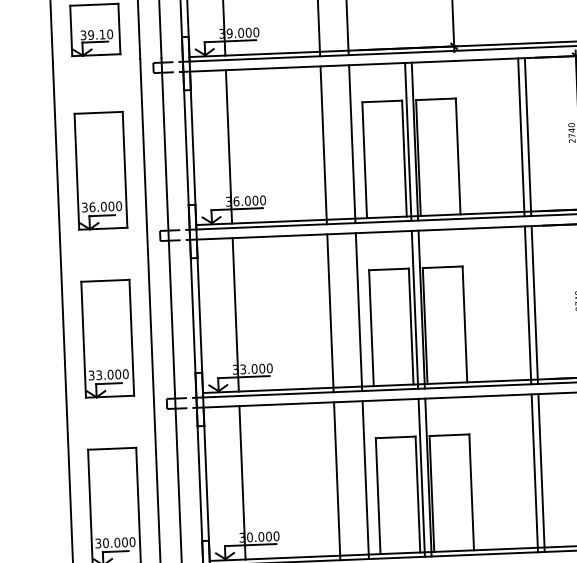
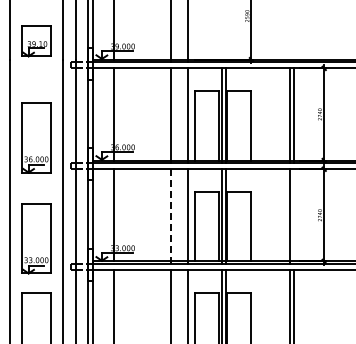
part: (100, 170) -> (36, 137), moved
line: (534, 304) -> (293, 216), removed
line: (329, 314) -> (170, 217), solid -> dashed
part: (107, 338) -> (36, 238), moved

